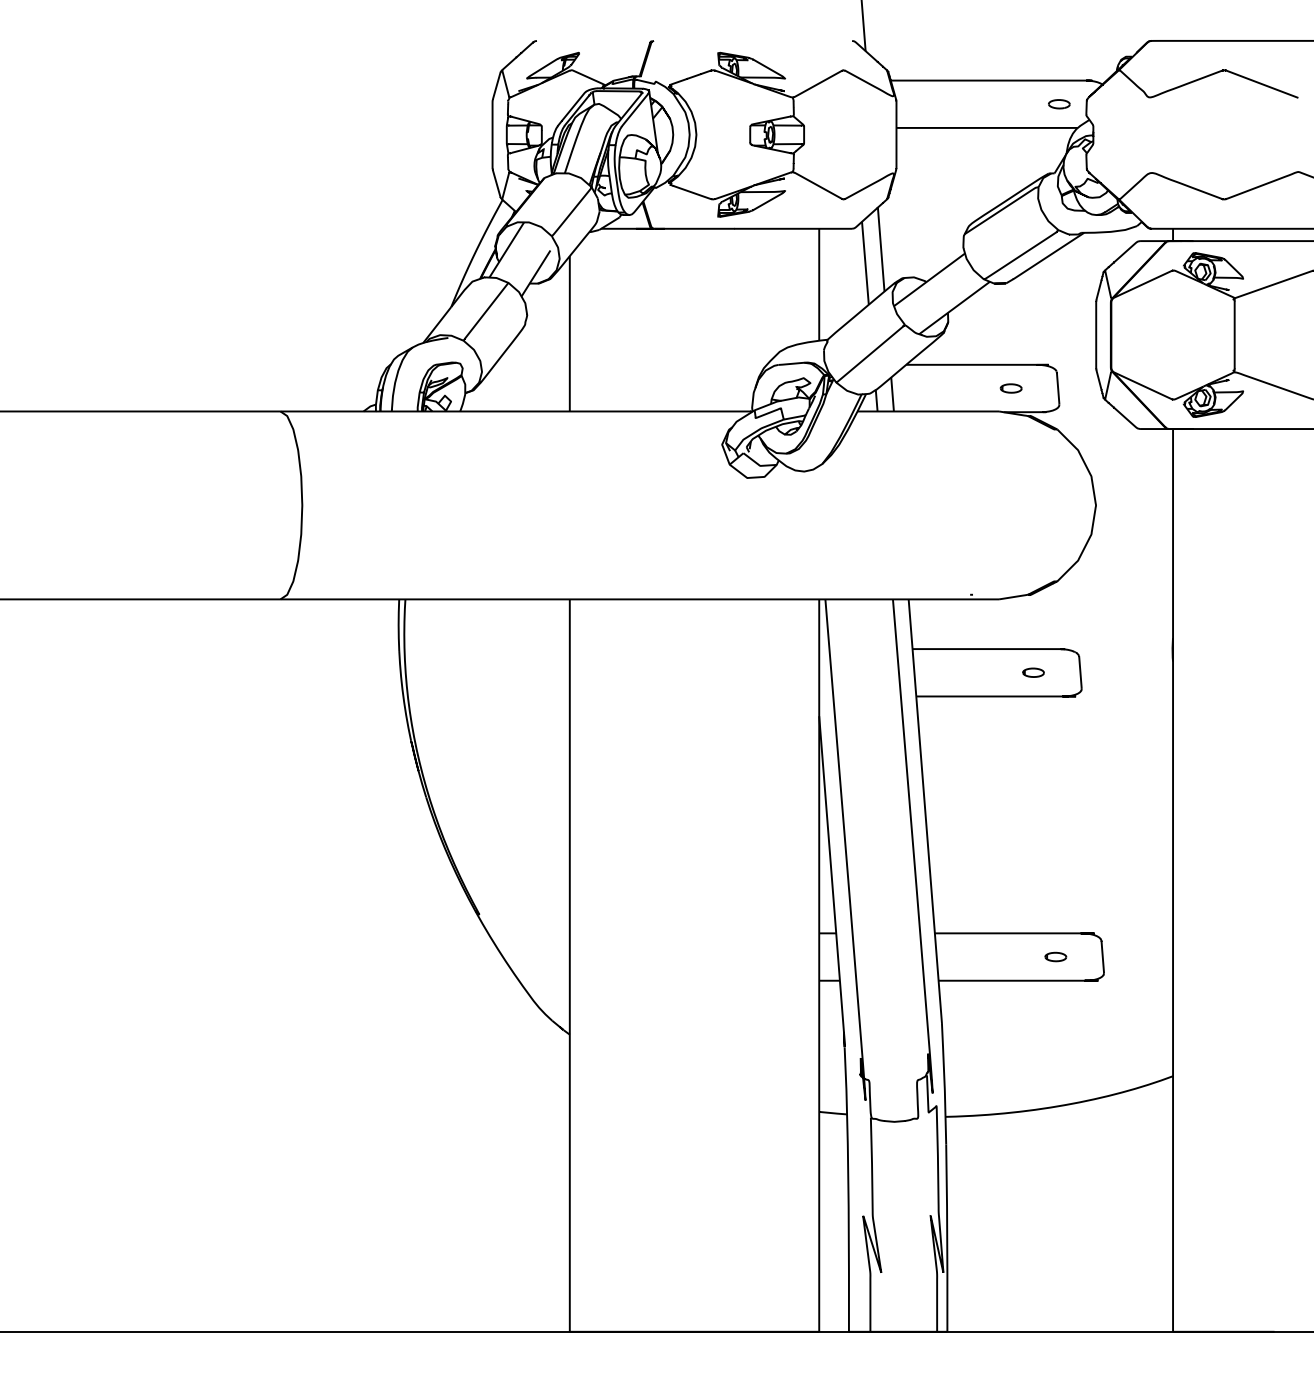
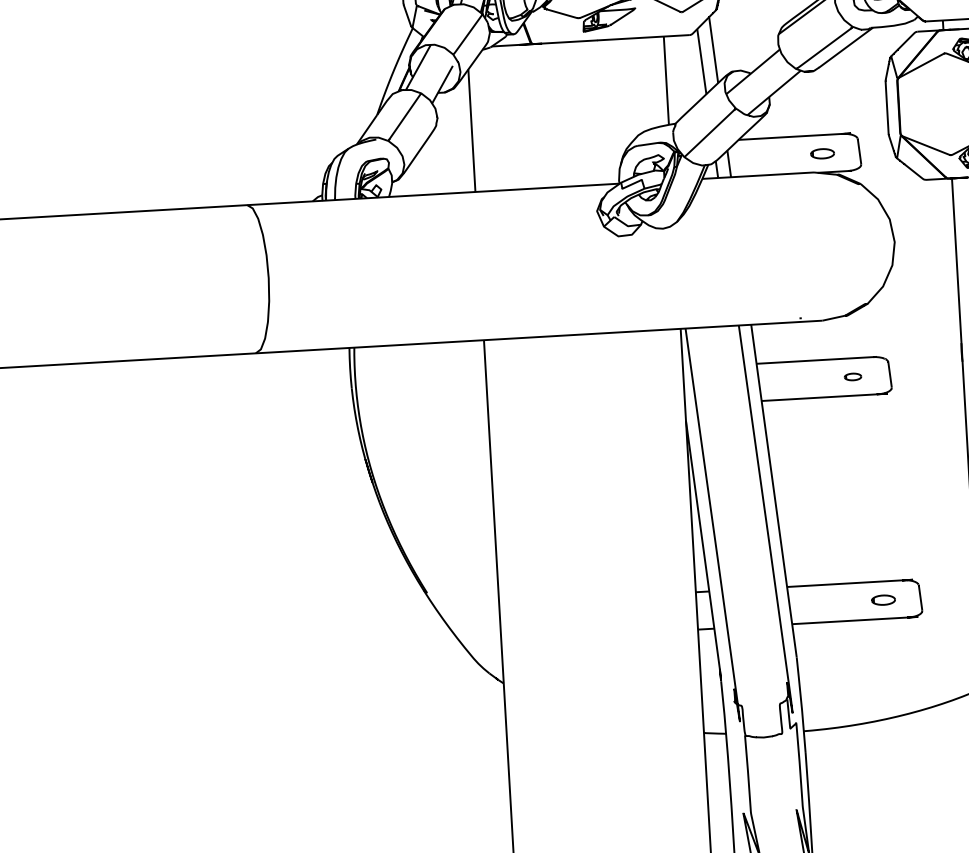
part: (1010, 388) -> (821, 153), size x1.4
part: (1055, 956) -> (883, 599), size x1.4

